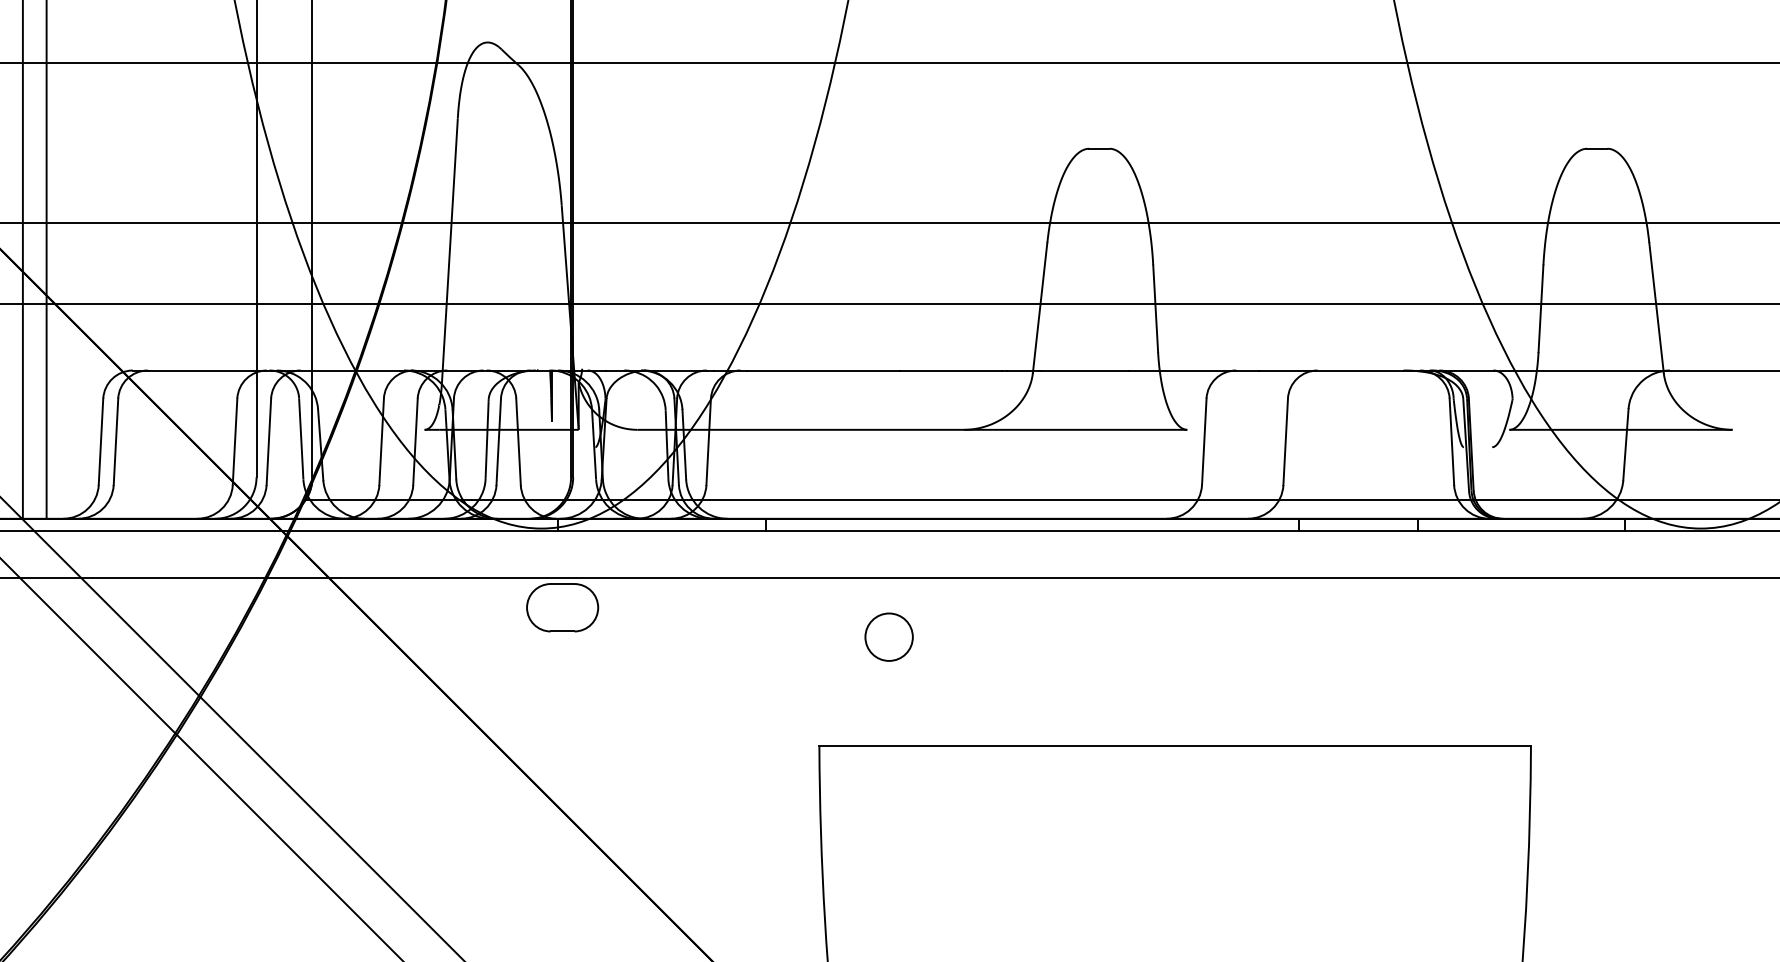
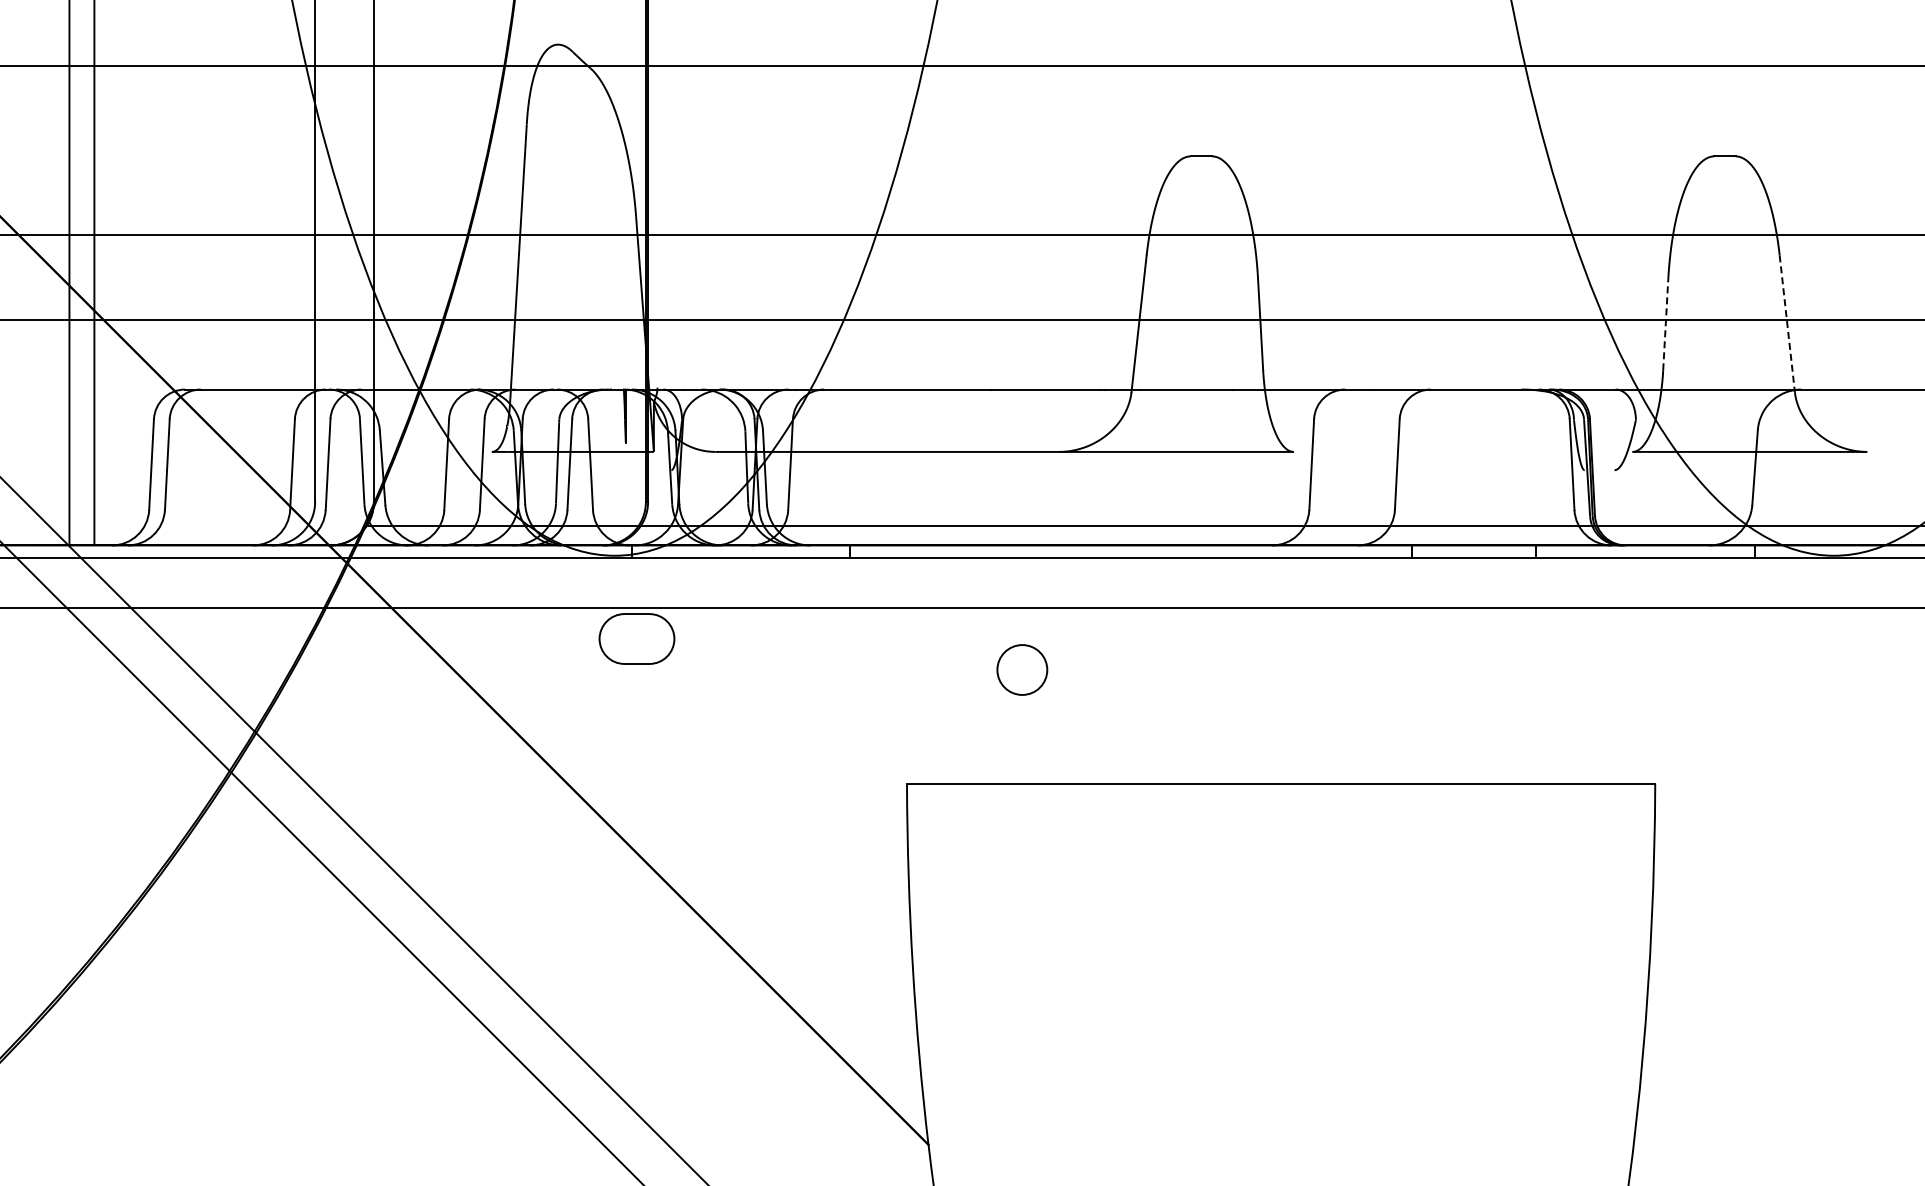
line: (1656, 307) -> (1787, 323), solid -> dashed
line: (1540, 308) -> (1665, 324), solid -> dashed
circle: (889, 636) -> (1022, 669), moved

